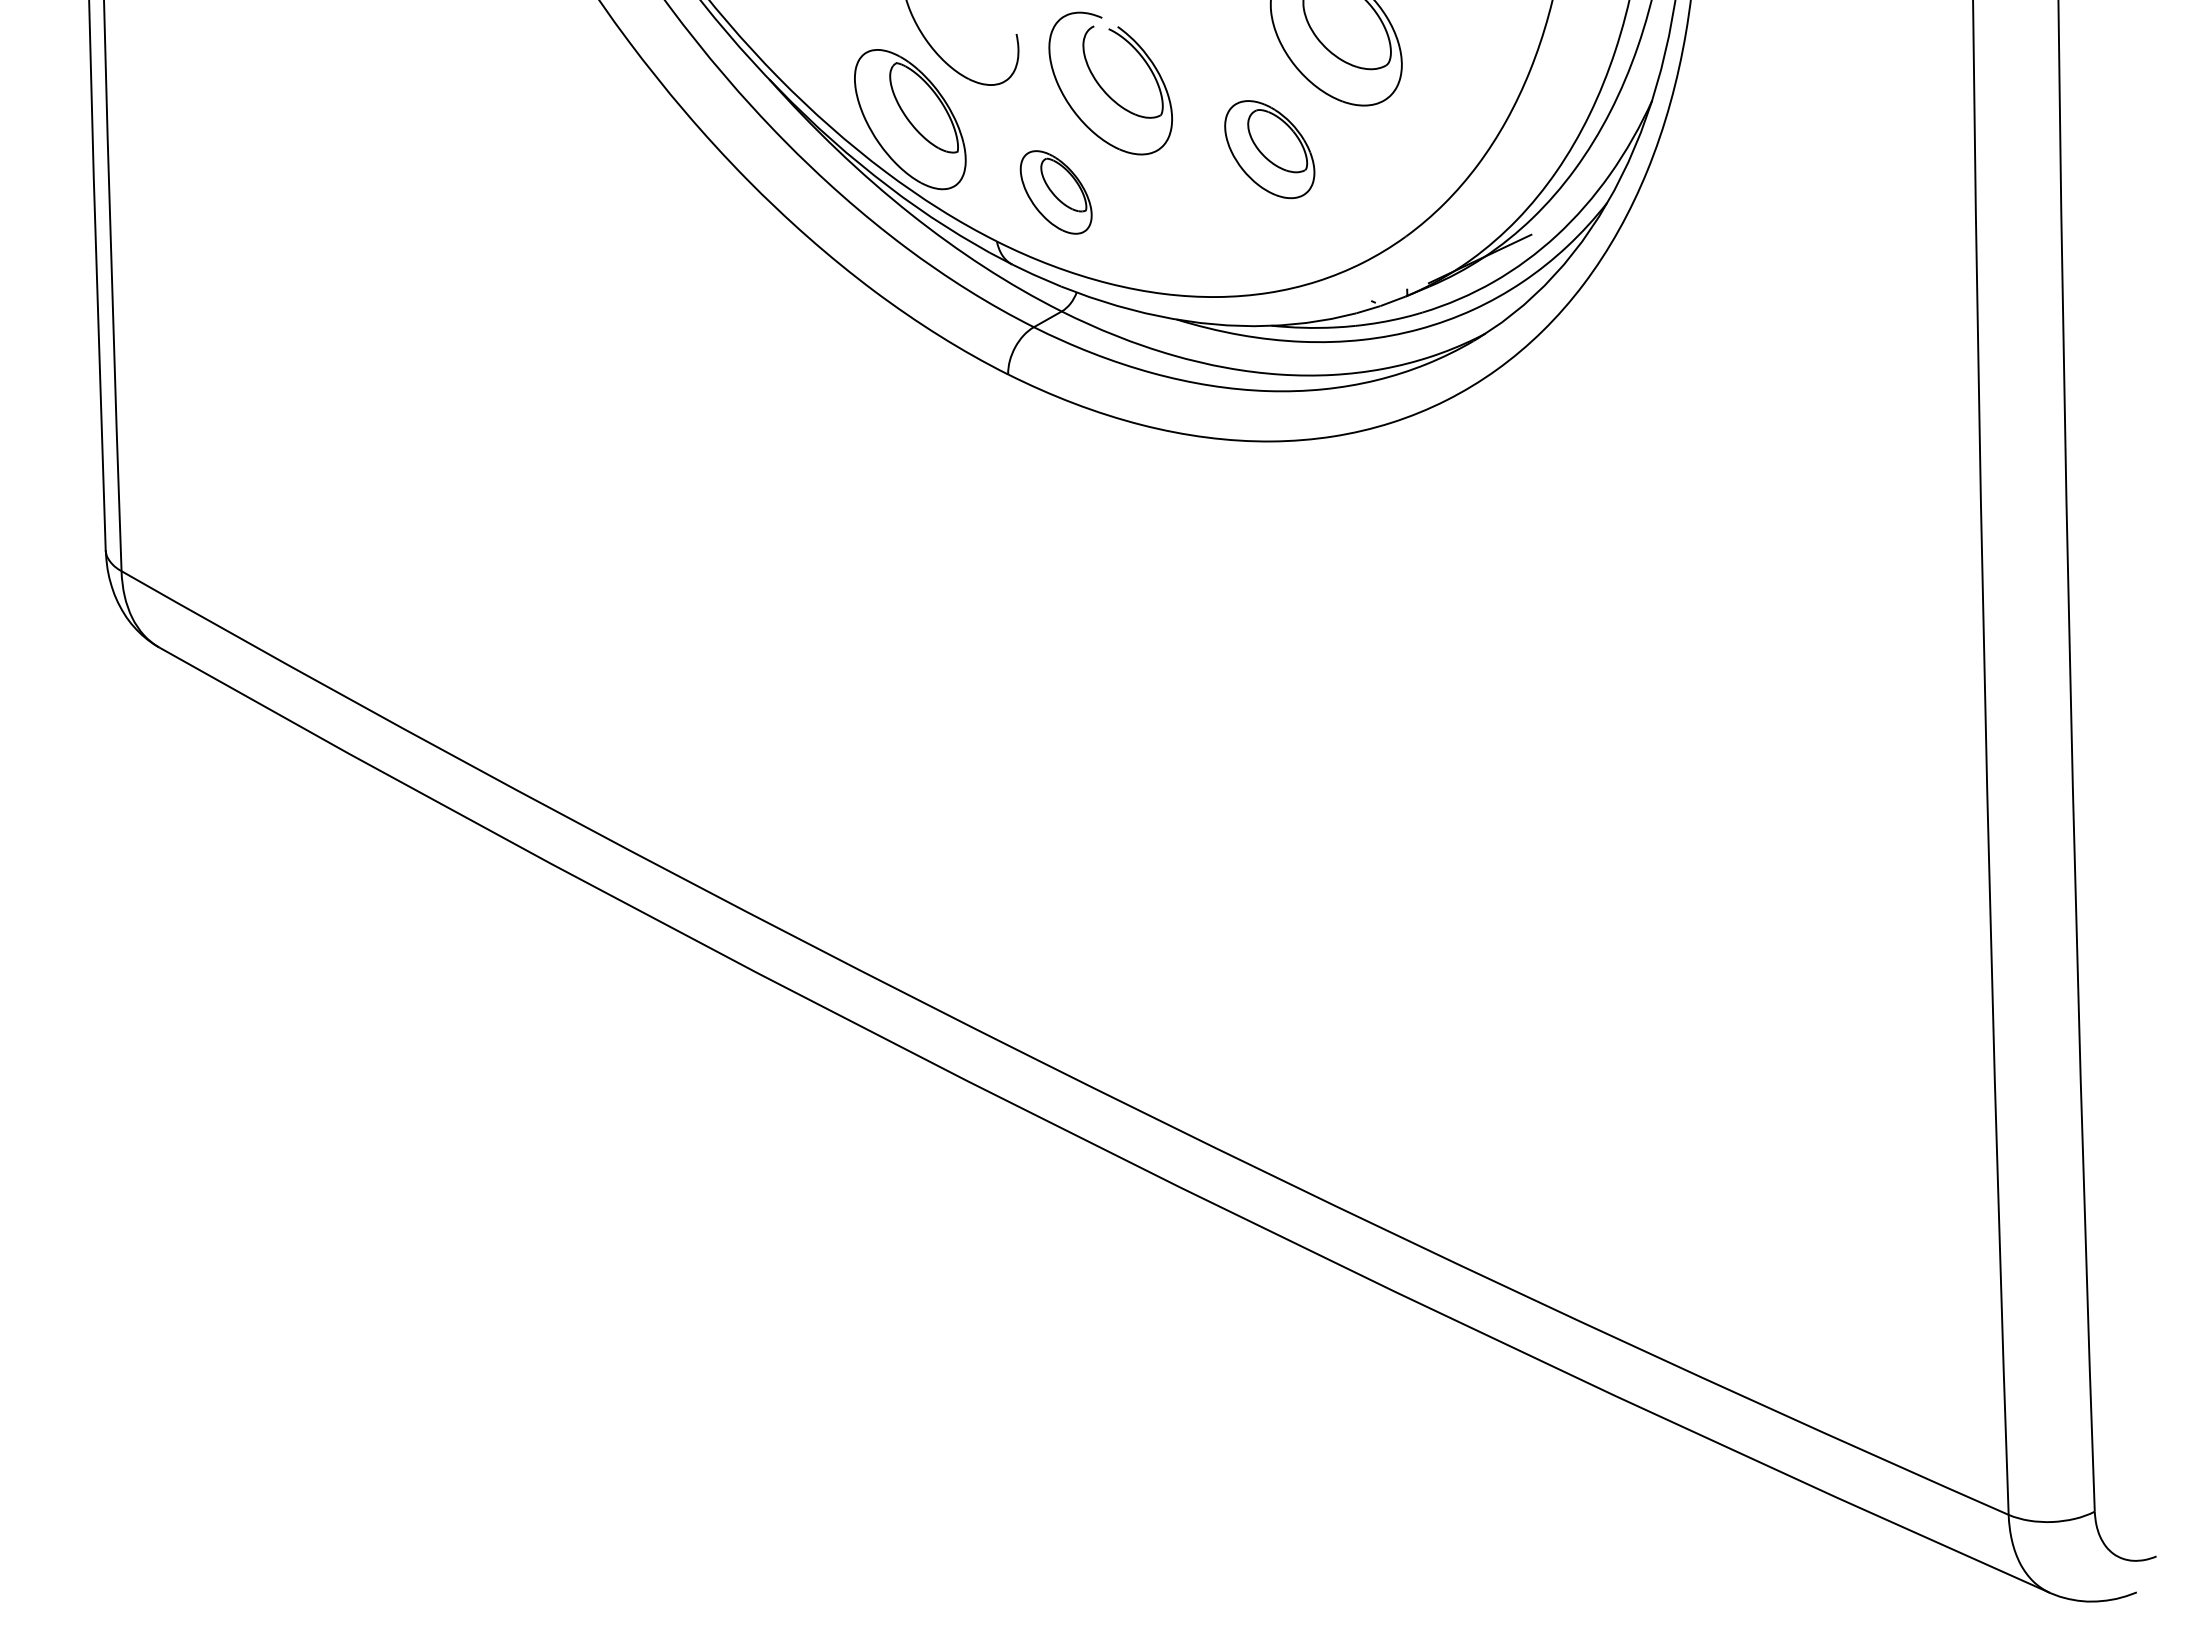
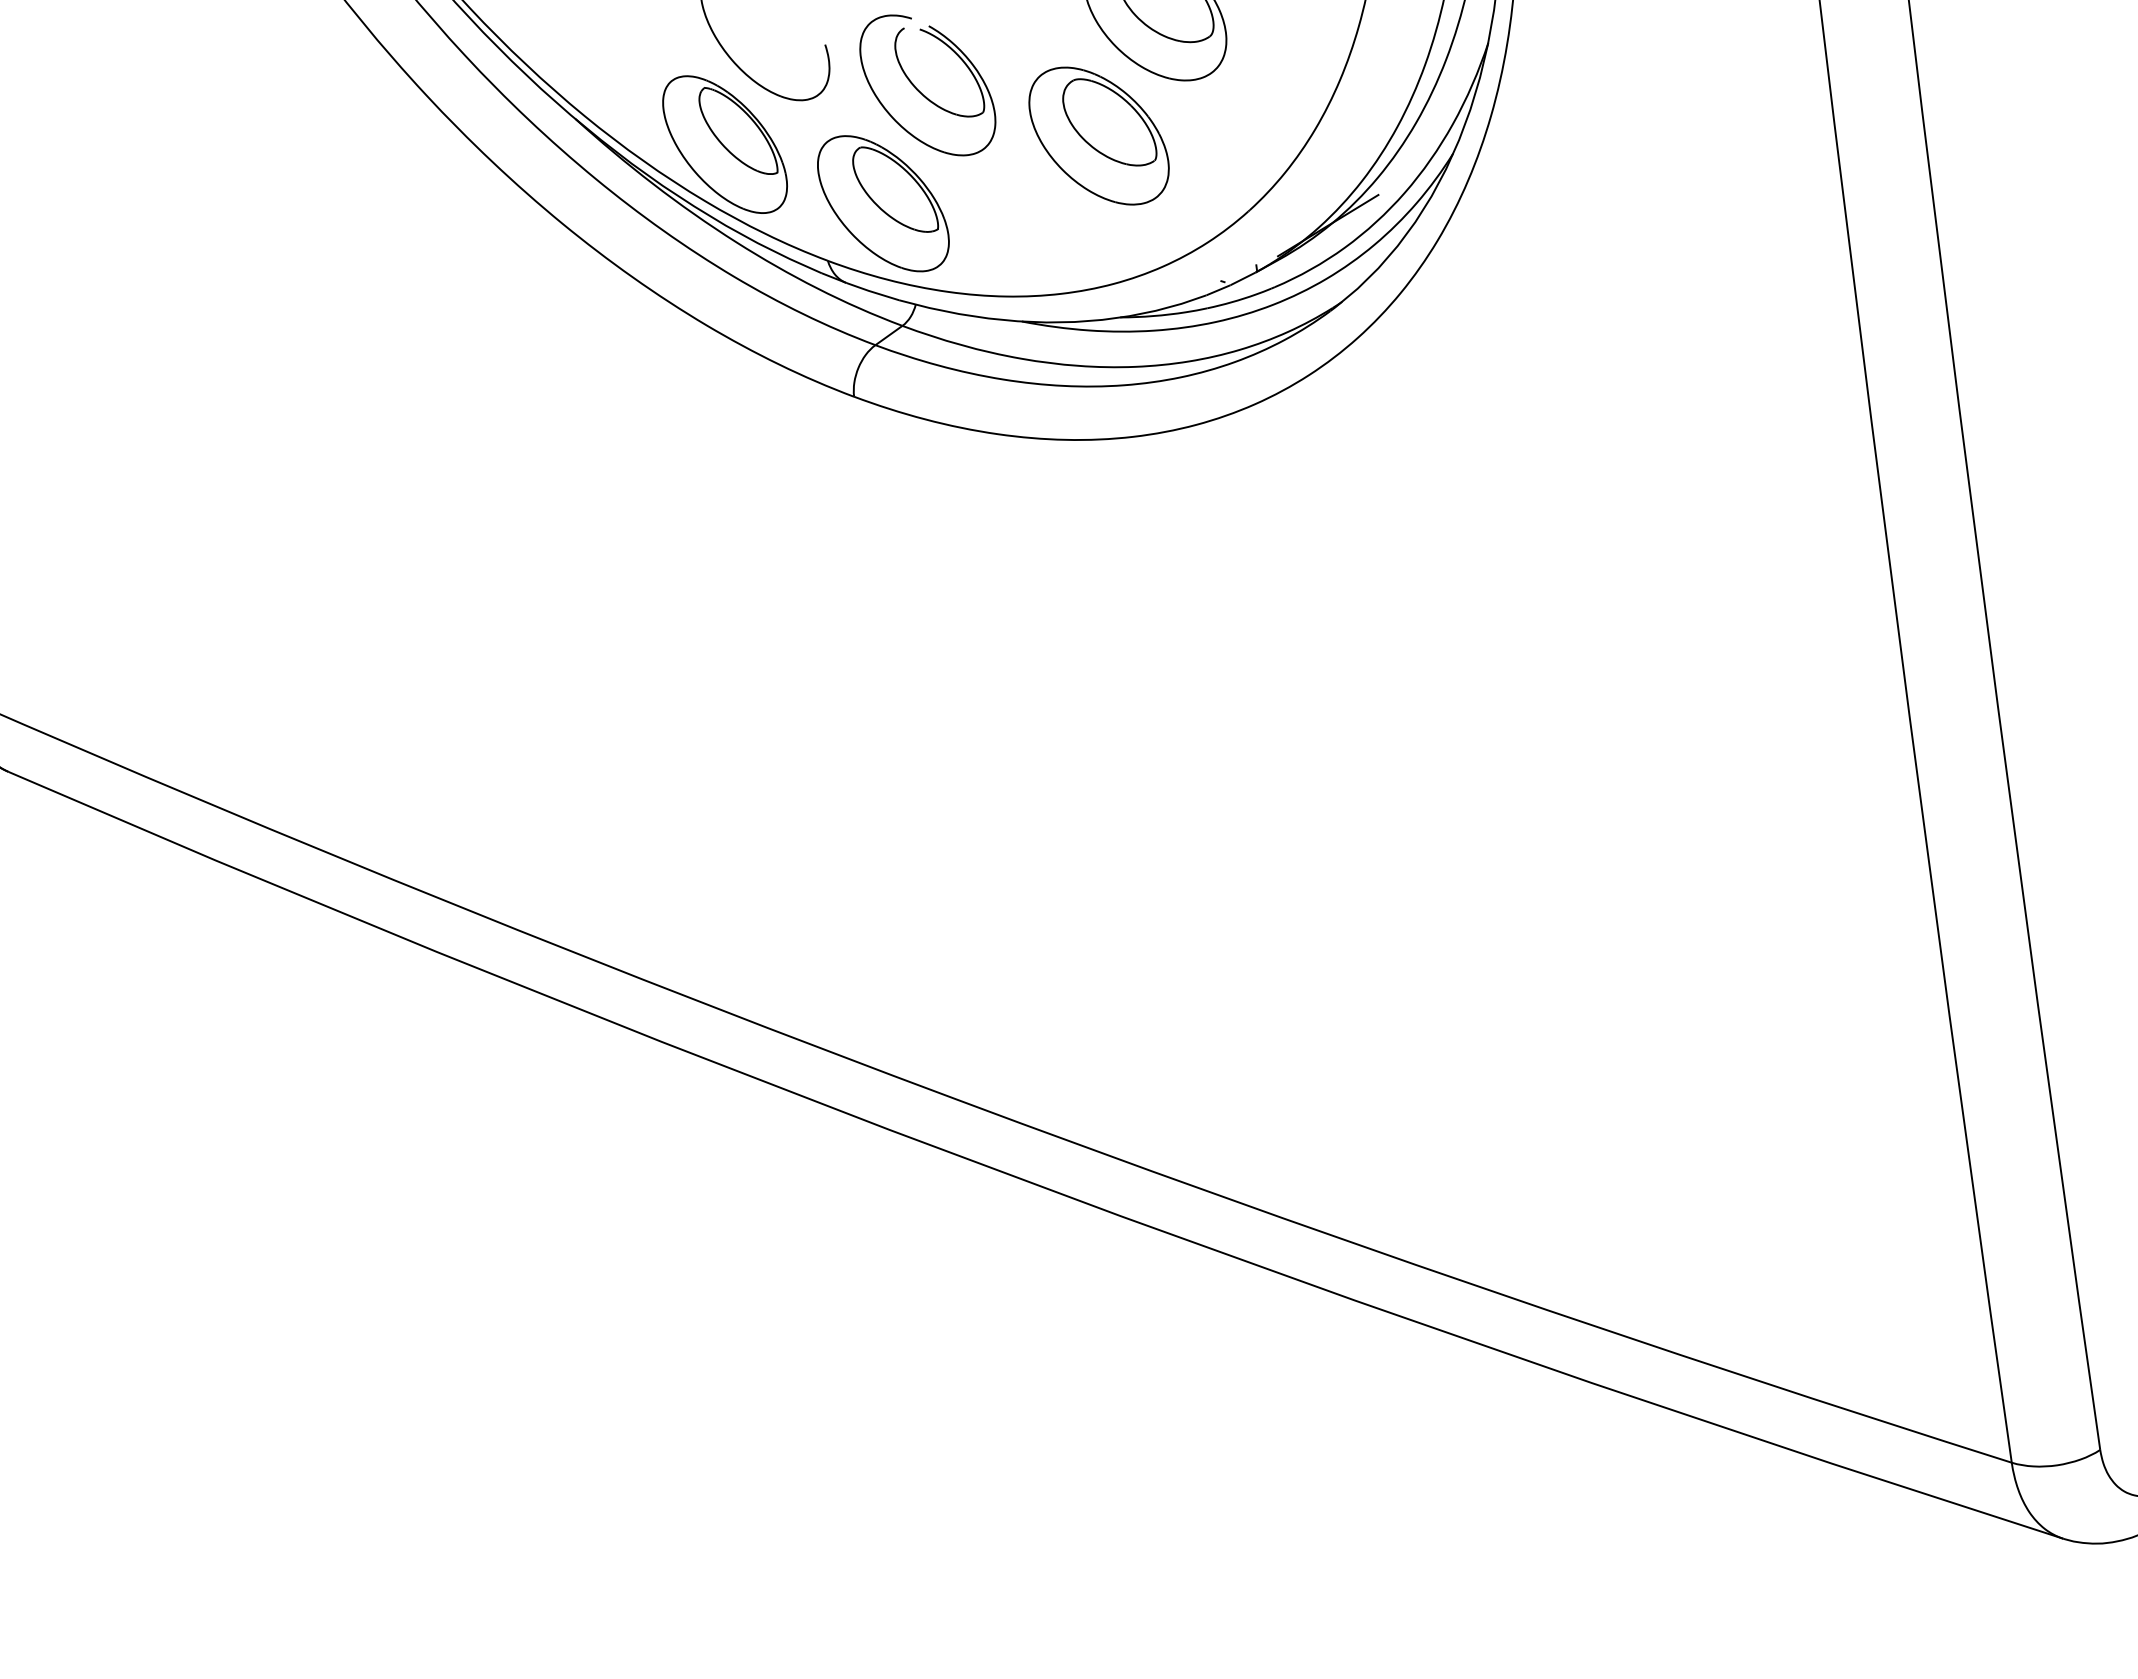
part: (1269, 149) -> (1098, 135), size x1.43
part: (1056, 192) -> (883, 203), size x1.67

